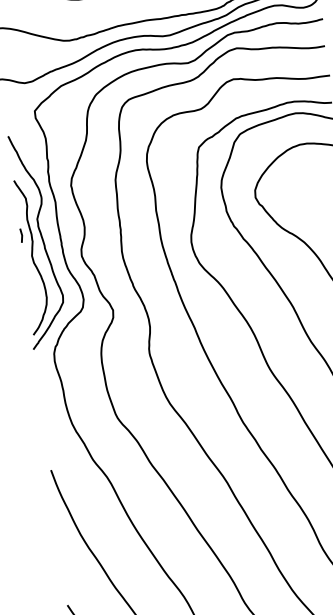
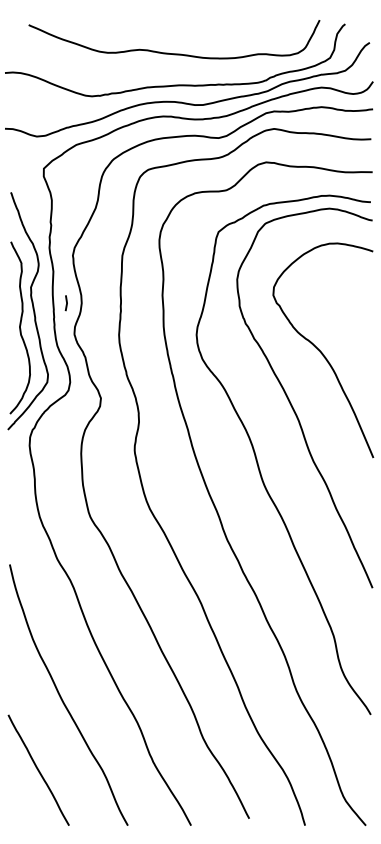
line: (21, 235) -> (66, 303), moved

